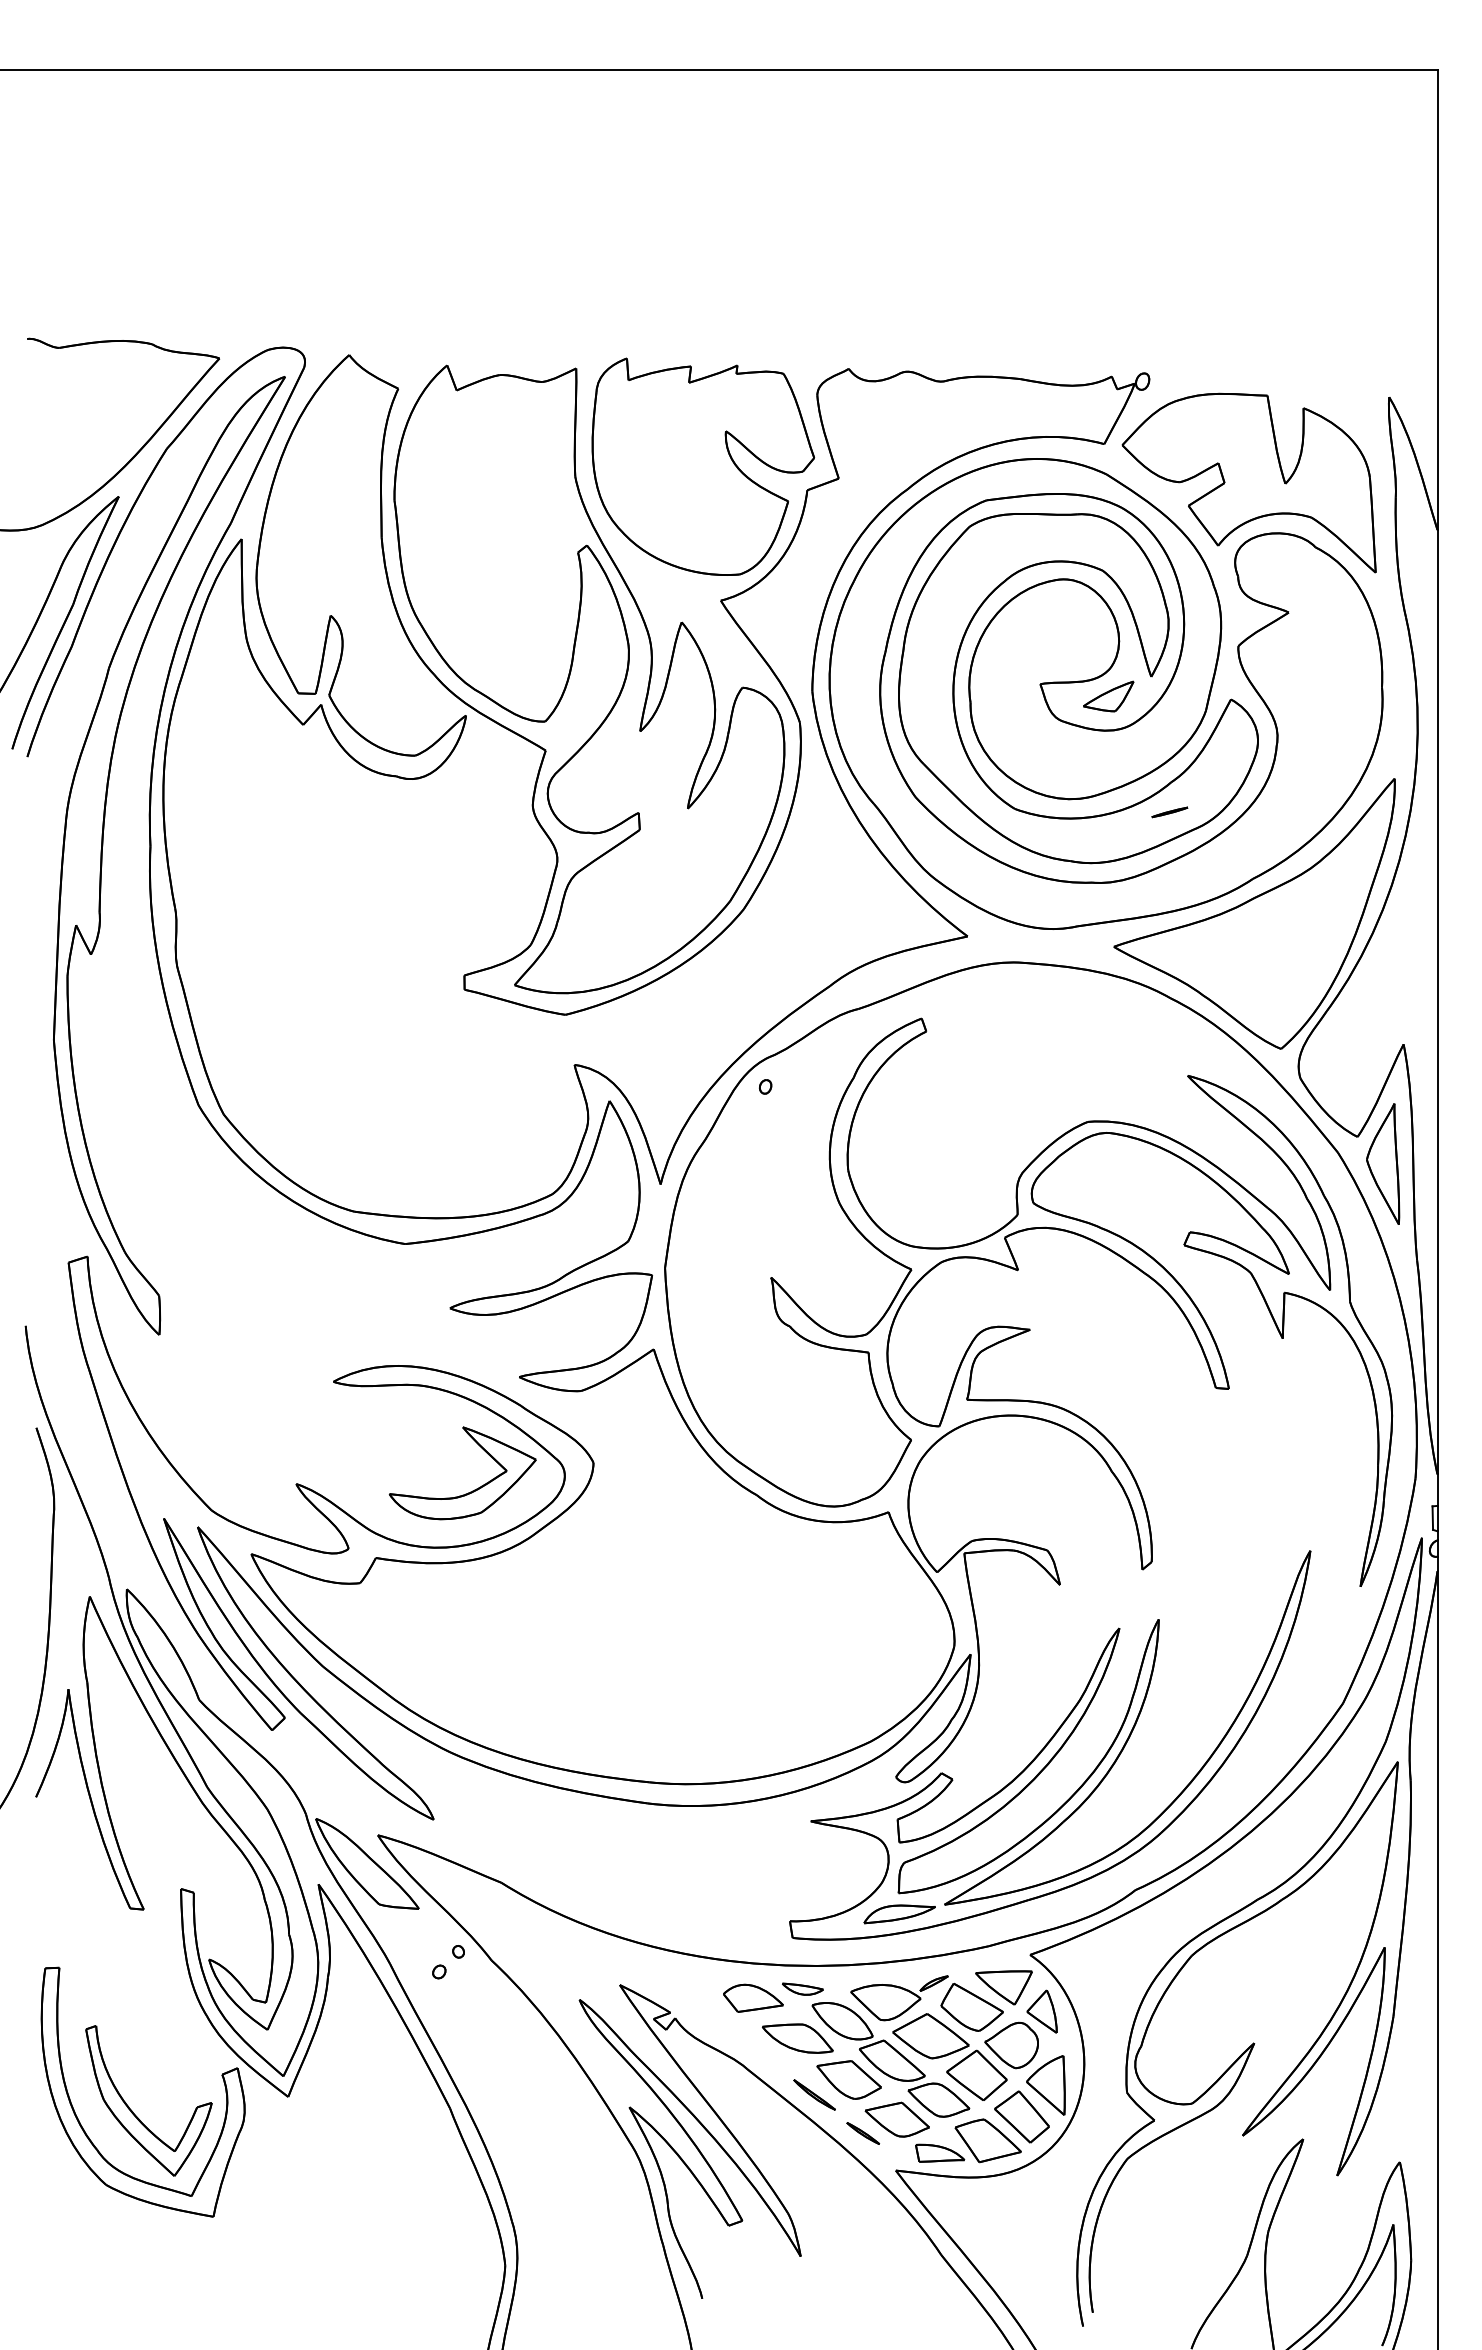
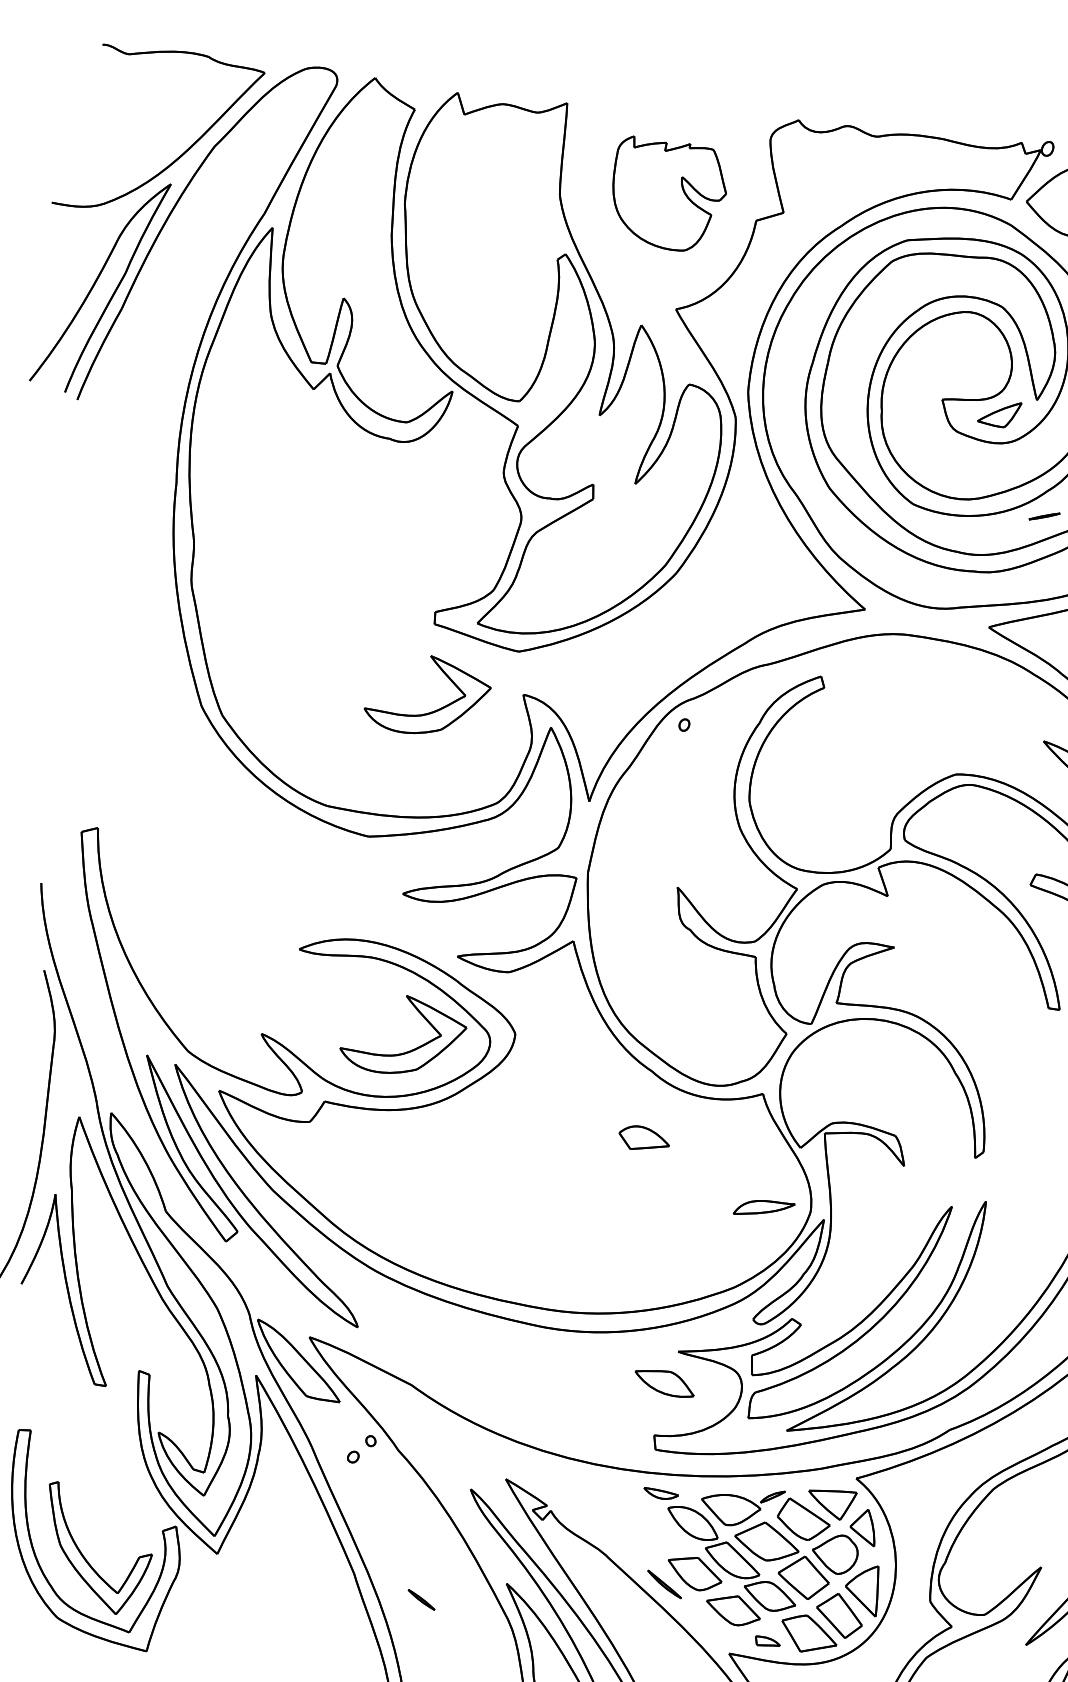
part: (703, 466) -> (669, 194), size x0.6
part: (103, 845) -> (136, 479), removed
part: (470, 1091) -> (433, 711), added
part: (899, 1914) -> (764, 1208), moved
part: (753, 1997) -> (644, 1137), moved
part: (797, 2038) -> (664, 1383), moved
part: (863, 2133) -> (421, 1599), moved
part: (940, 2152) -> (768, 1640), size x0.6

